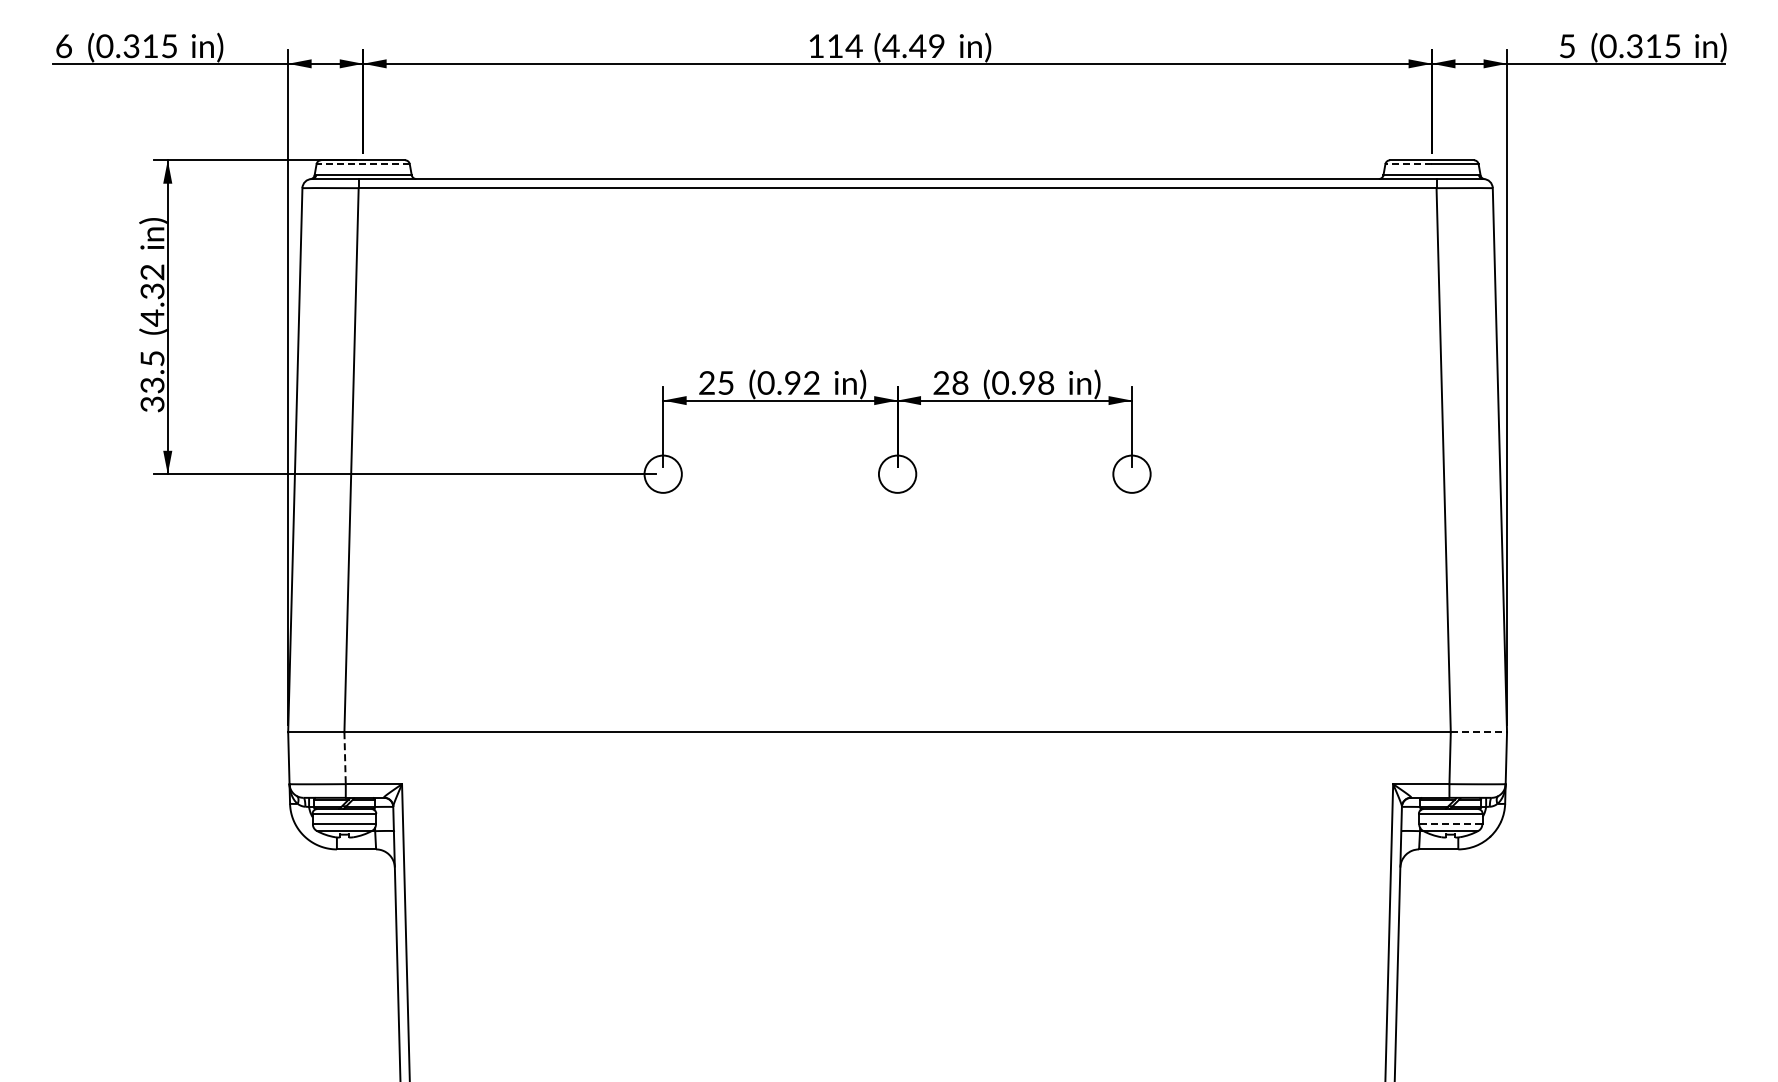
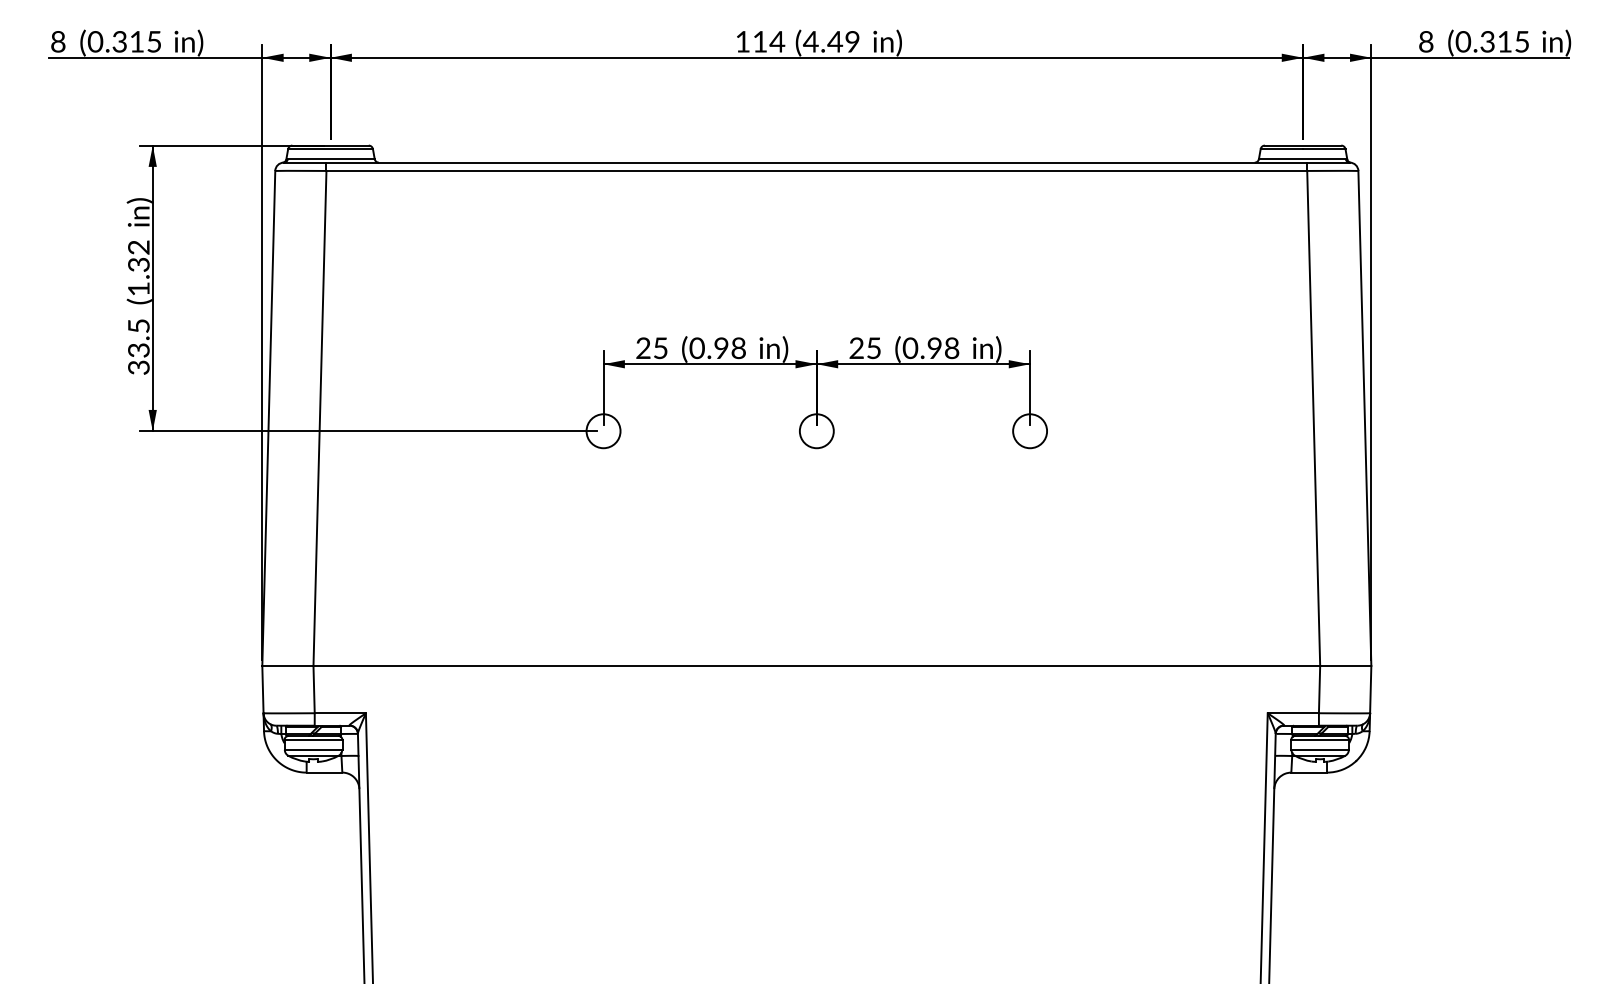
text: (63, 45) -> (57, 41), 6 -> 8
text: (1567, 46) -> (1426, 42), 5 -> 8
line: (363, 164) -> (330, 149), dashed -> solid
line: (1408, 164) -> (1281, 149), dashed -> solid
text: (152, 317) -> (138, 288), (4.32 -> (1.32
text: (960, 382) -> (874, 347), 28 -> 25
text: (811, 383) -> (738, 348), (0.92 -> (0.98
line: (1479, 732) -> (1346, 666), dashed -> solid
line: (345, 758) -> (314, 689), dashed -> solid
line: (1450, 824) -> (1319, 749), dashed -> solid

